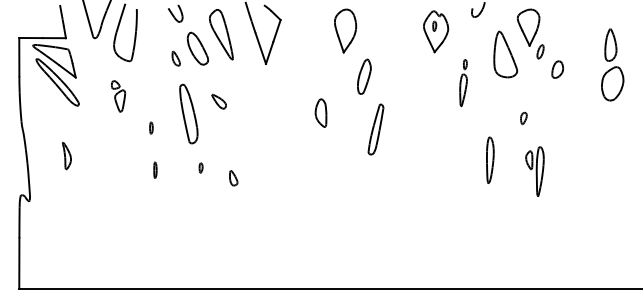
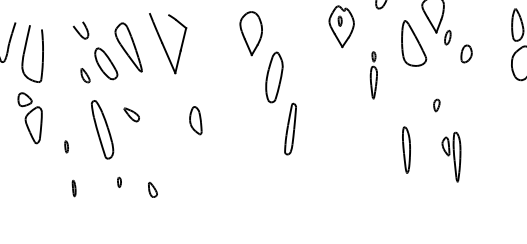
part: (364, 76) -> (274, 77), size x1.43
part: (118, 96) -> (31, 118), size x1.67
part: (320, 112) -> (194, 120), moved

